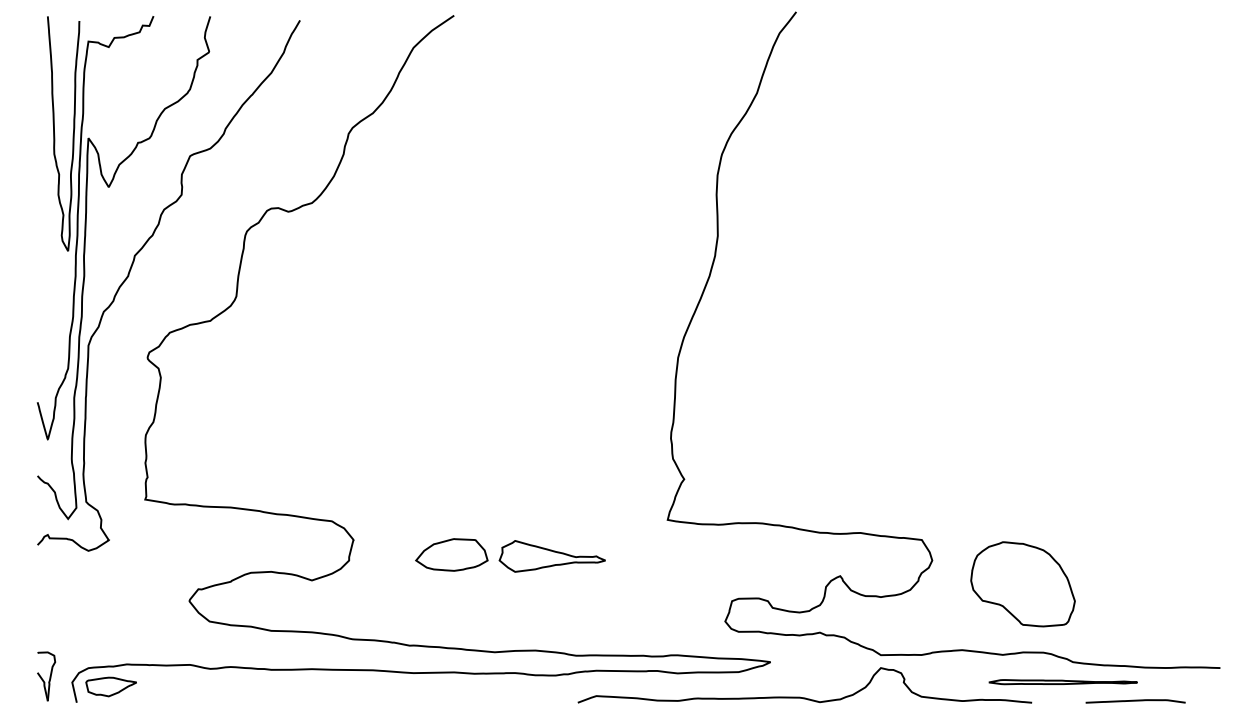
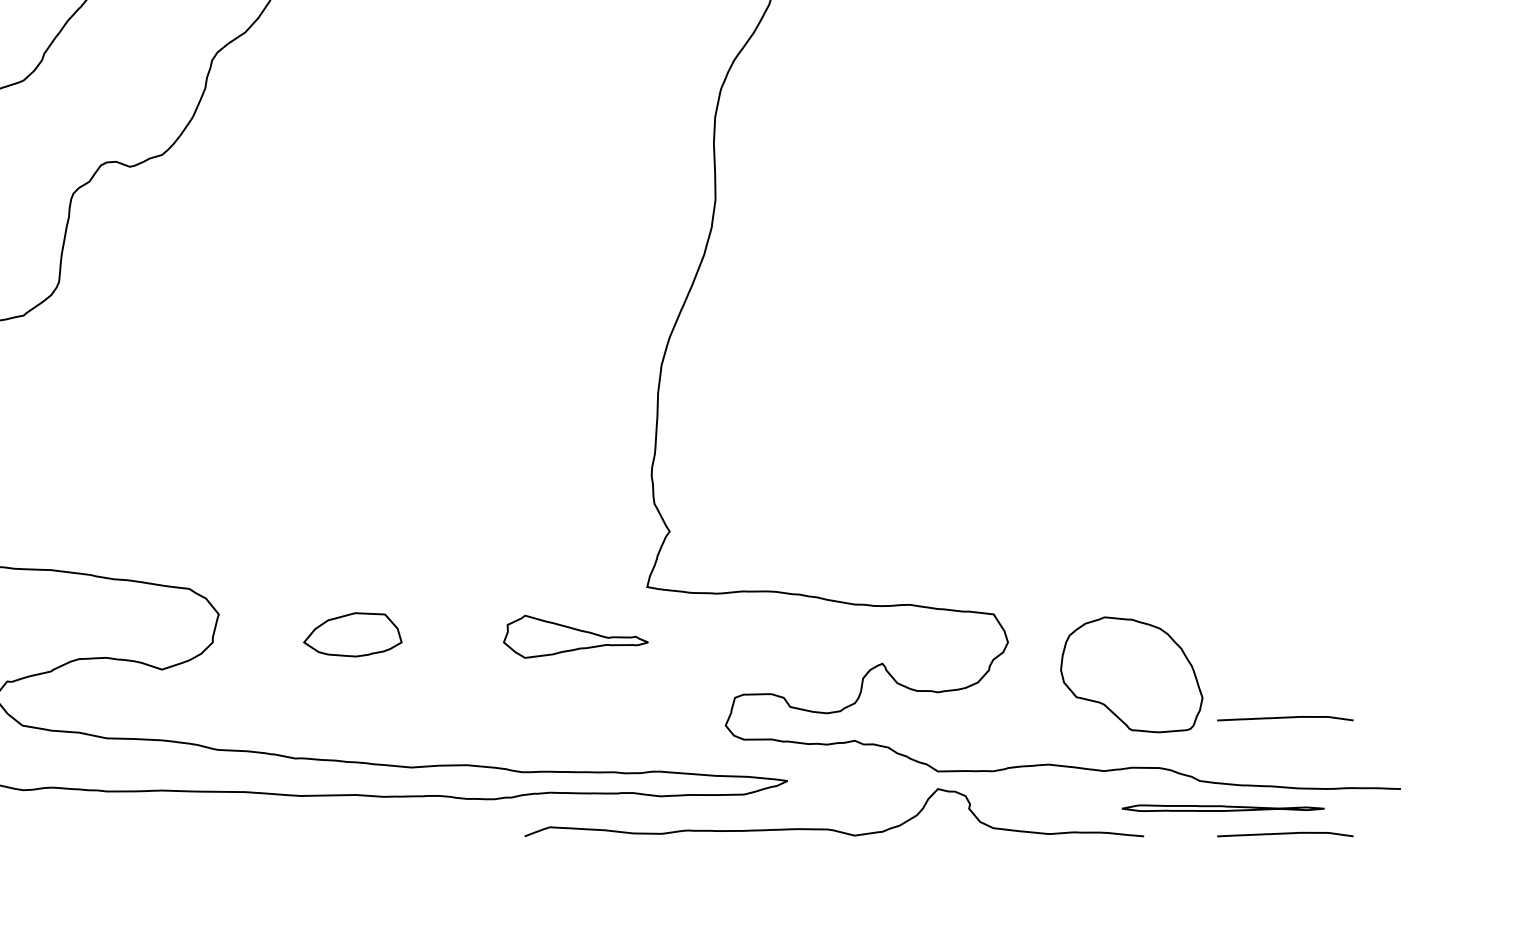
part: (551, 556) -> (574, 636), moved
curve: (1135, 616) -> (1285, 718), added
part: (1062, 682) -> (1222, 808), moved

